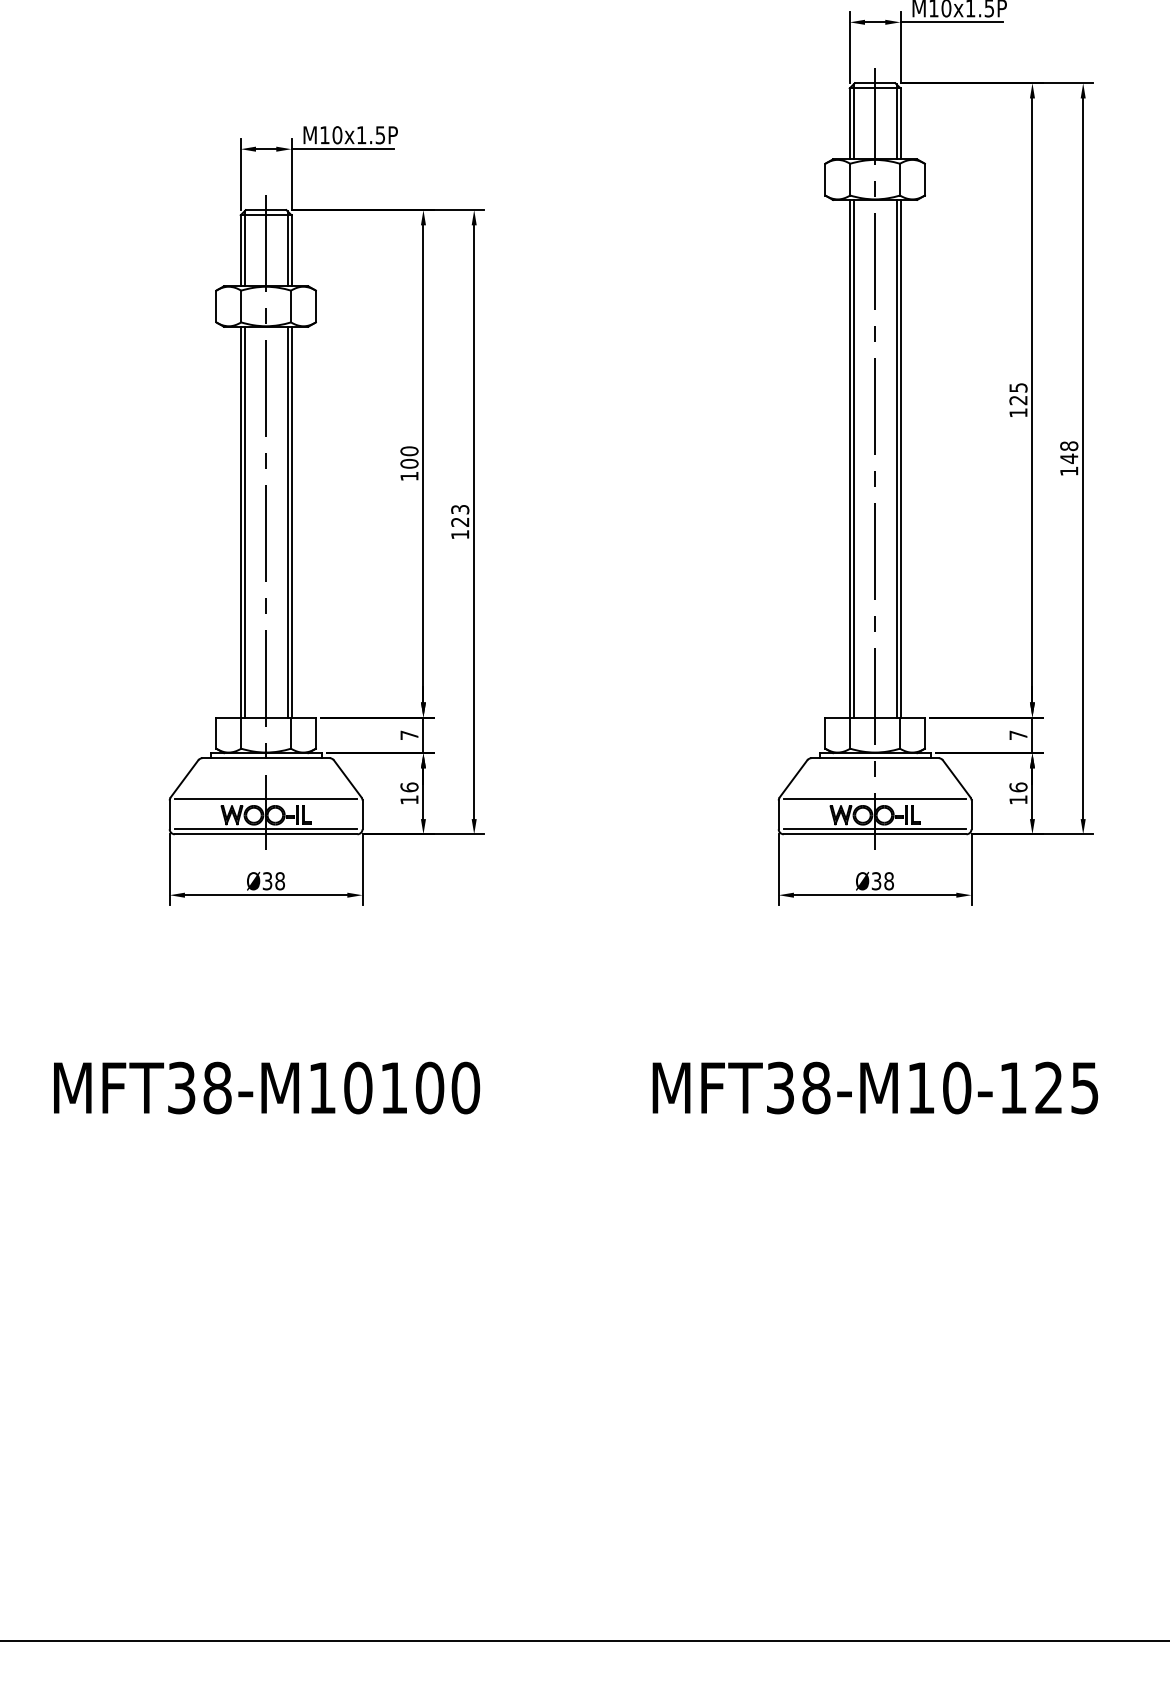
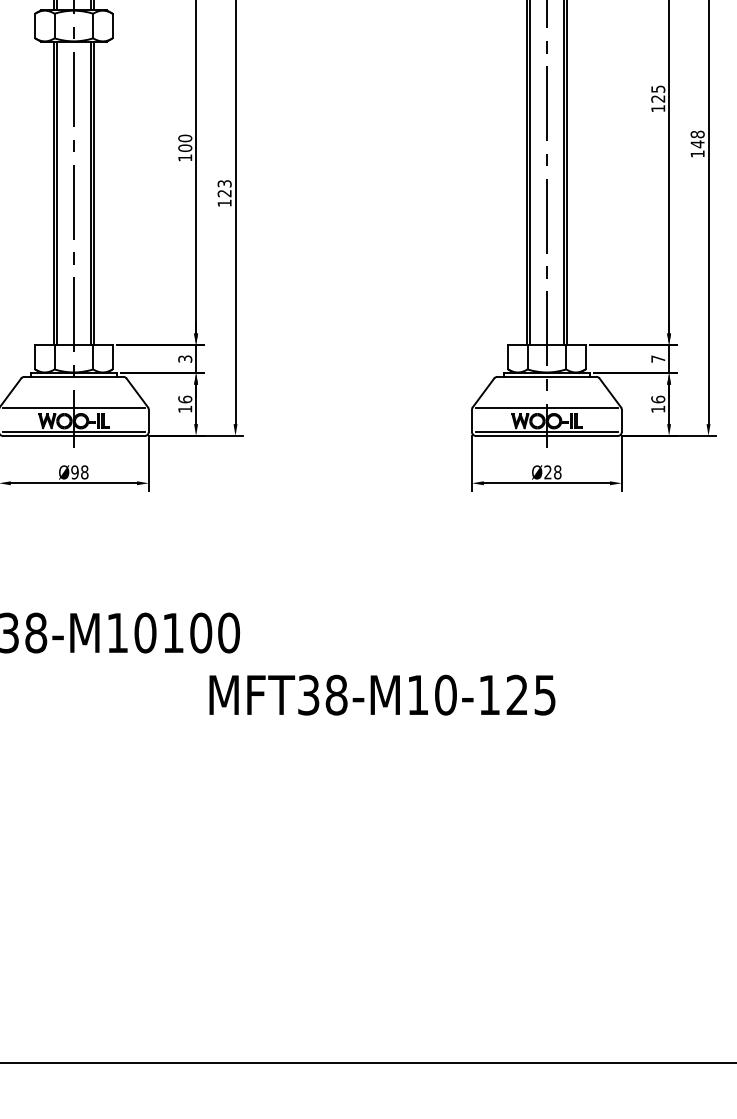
text: (409, 735) -> (185, 359), 7 -> 3
text: (267, 881) -> (74, 472), Ø38 -> Ø98
text: (876, 881) -> (547, 472), Ø38 -> Ø28
text: (875, 1087) -> (382, 694), moved

